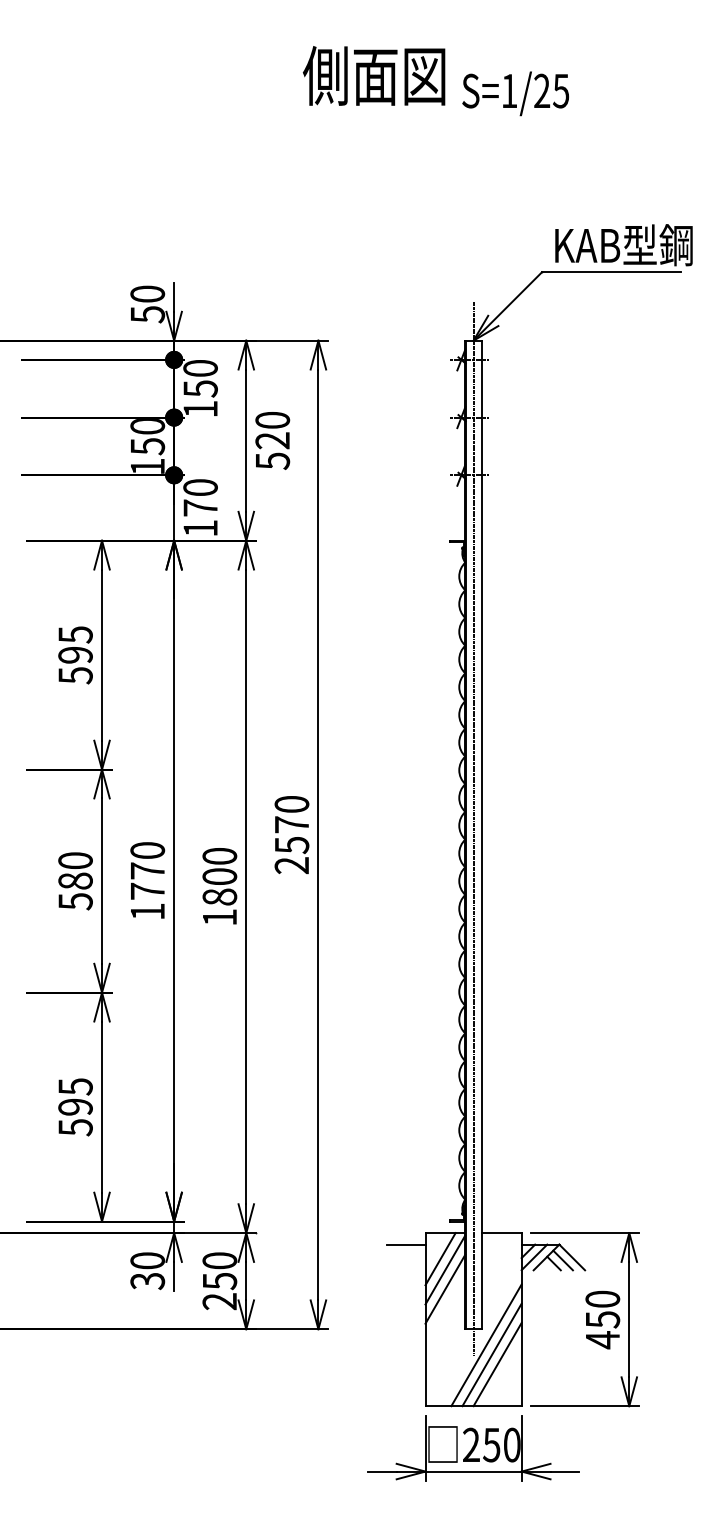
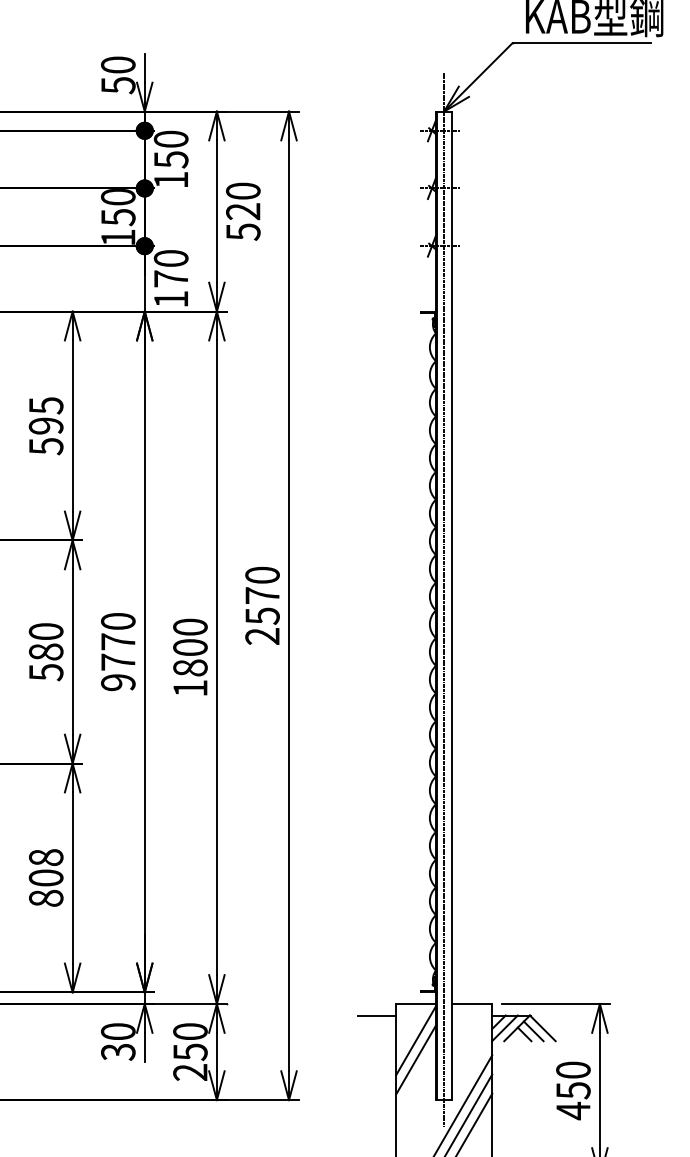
text: (147, 911) -> (118, 682), 1770 -> 9770
text: (75, 1107) -> (46, 878), 595 -> 808
line: (440, 1259) -> (411, 1030), removed

